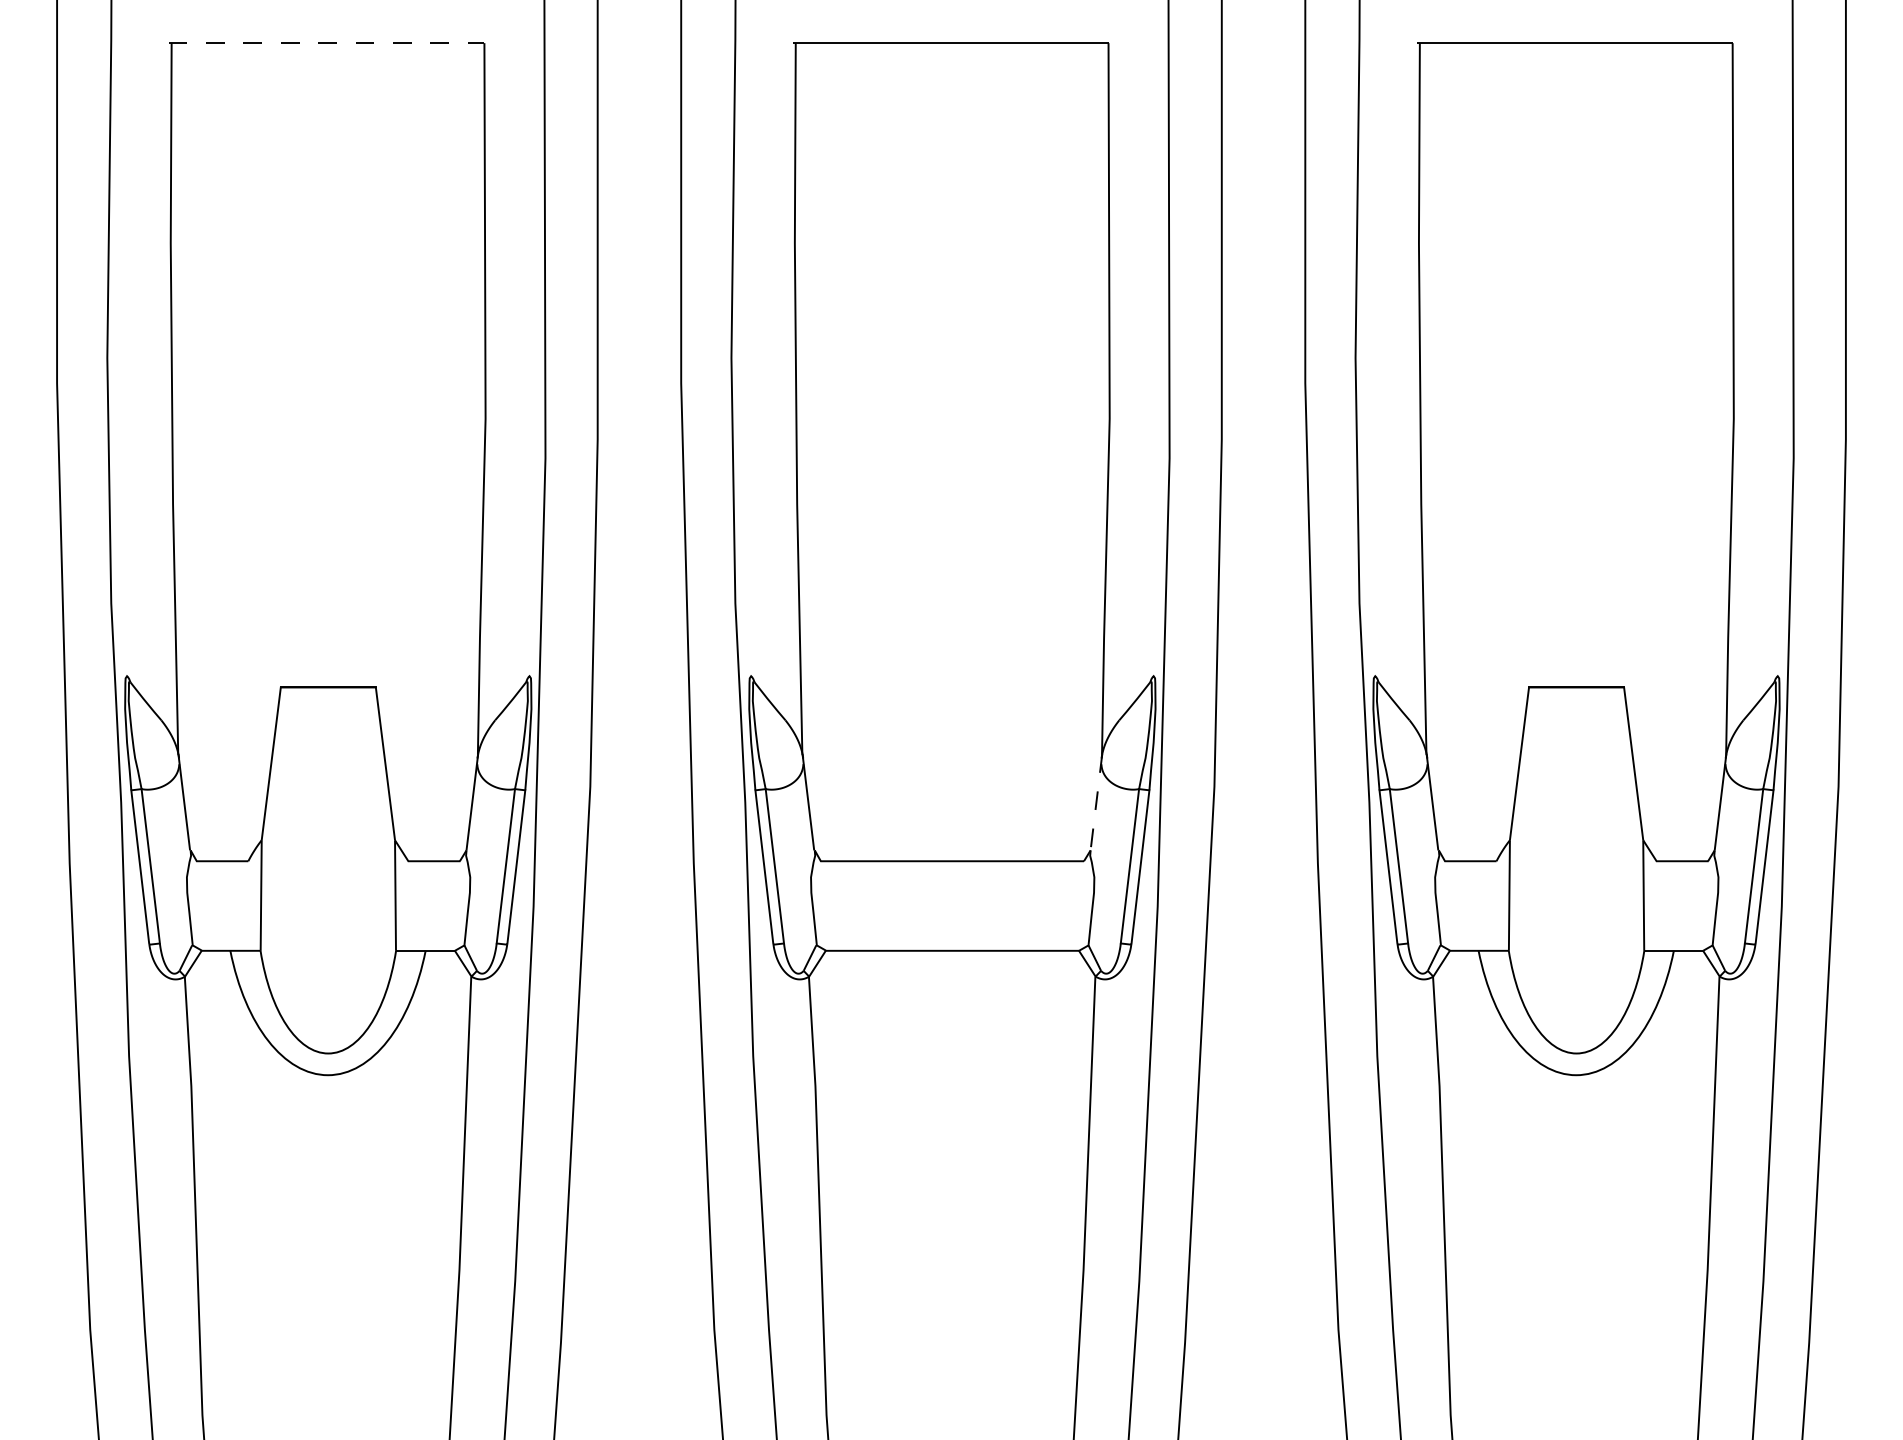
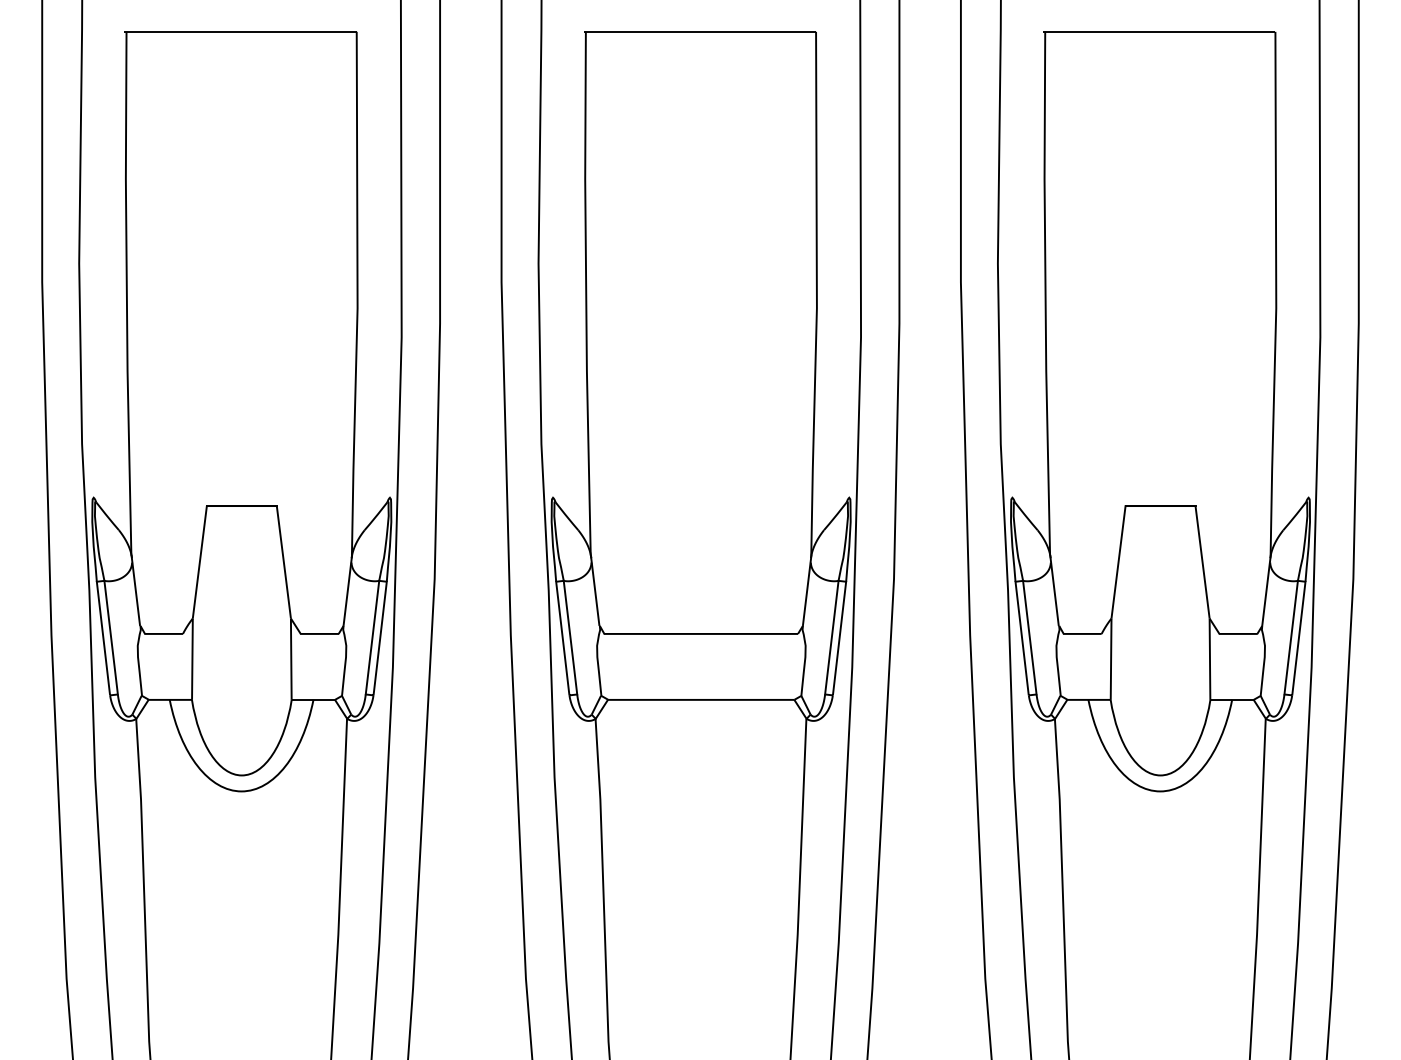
line: (326, 43) -> (240, 32), dashed -> solid
line: (1096, 802) -> (807, 590), dashed -> solid

